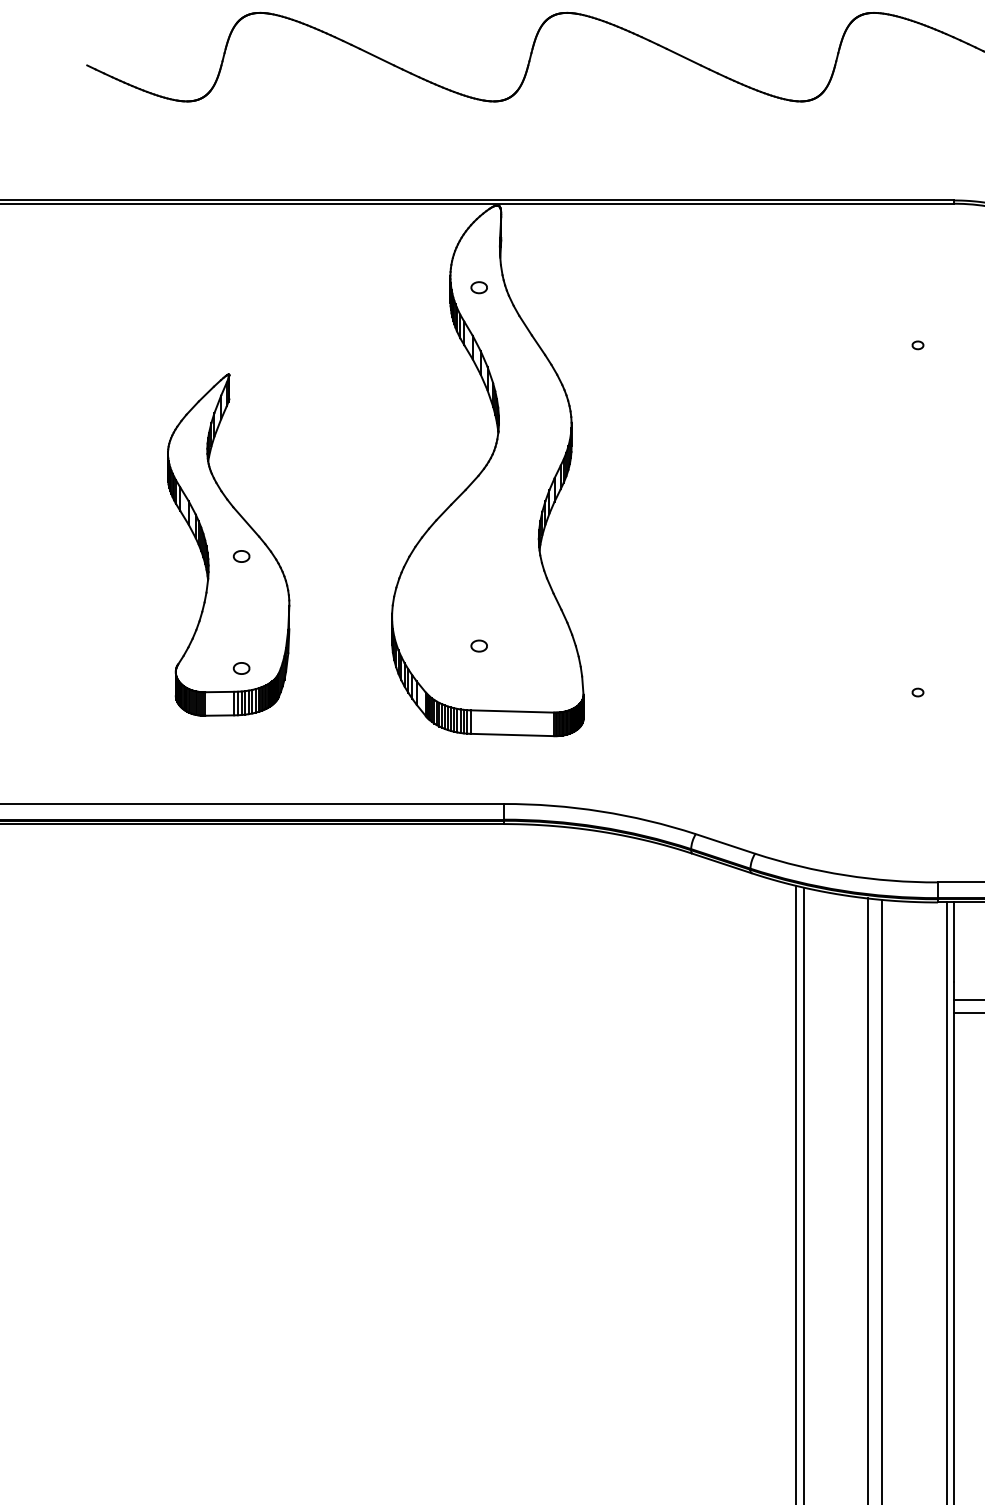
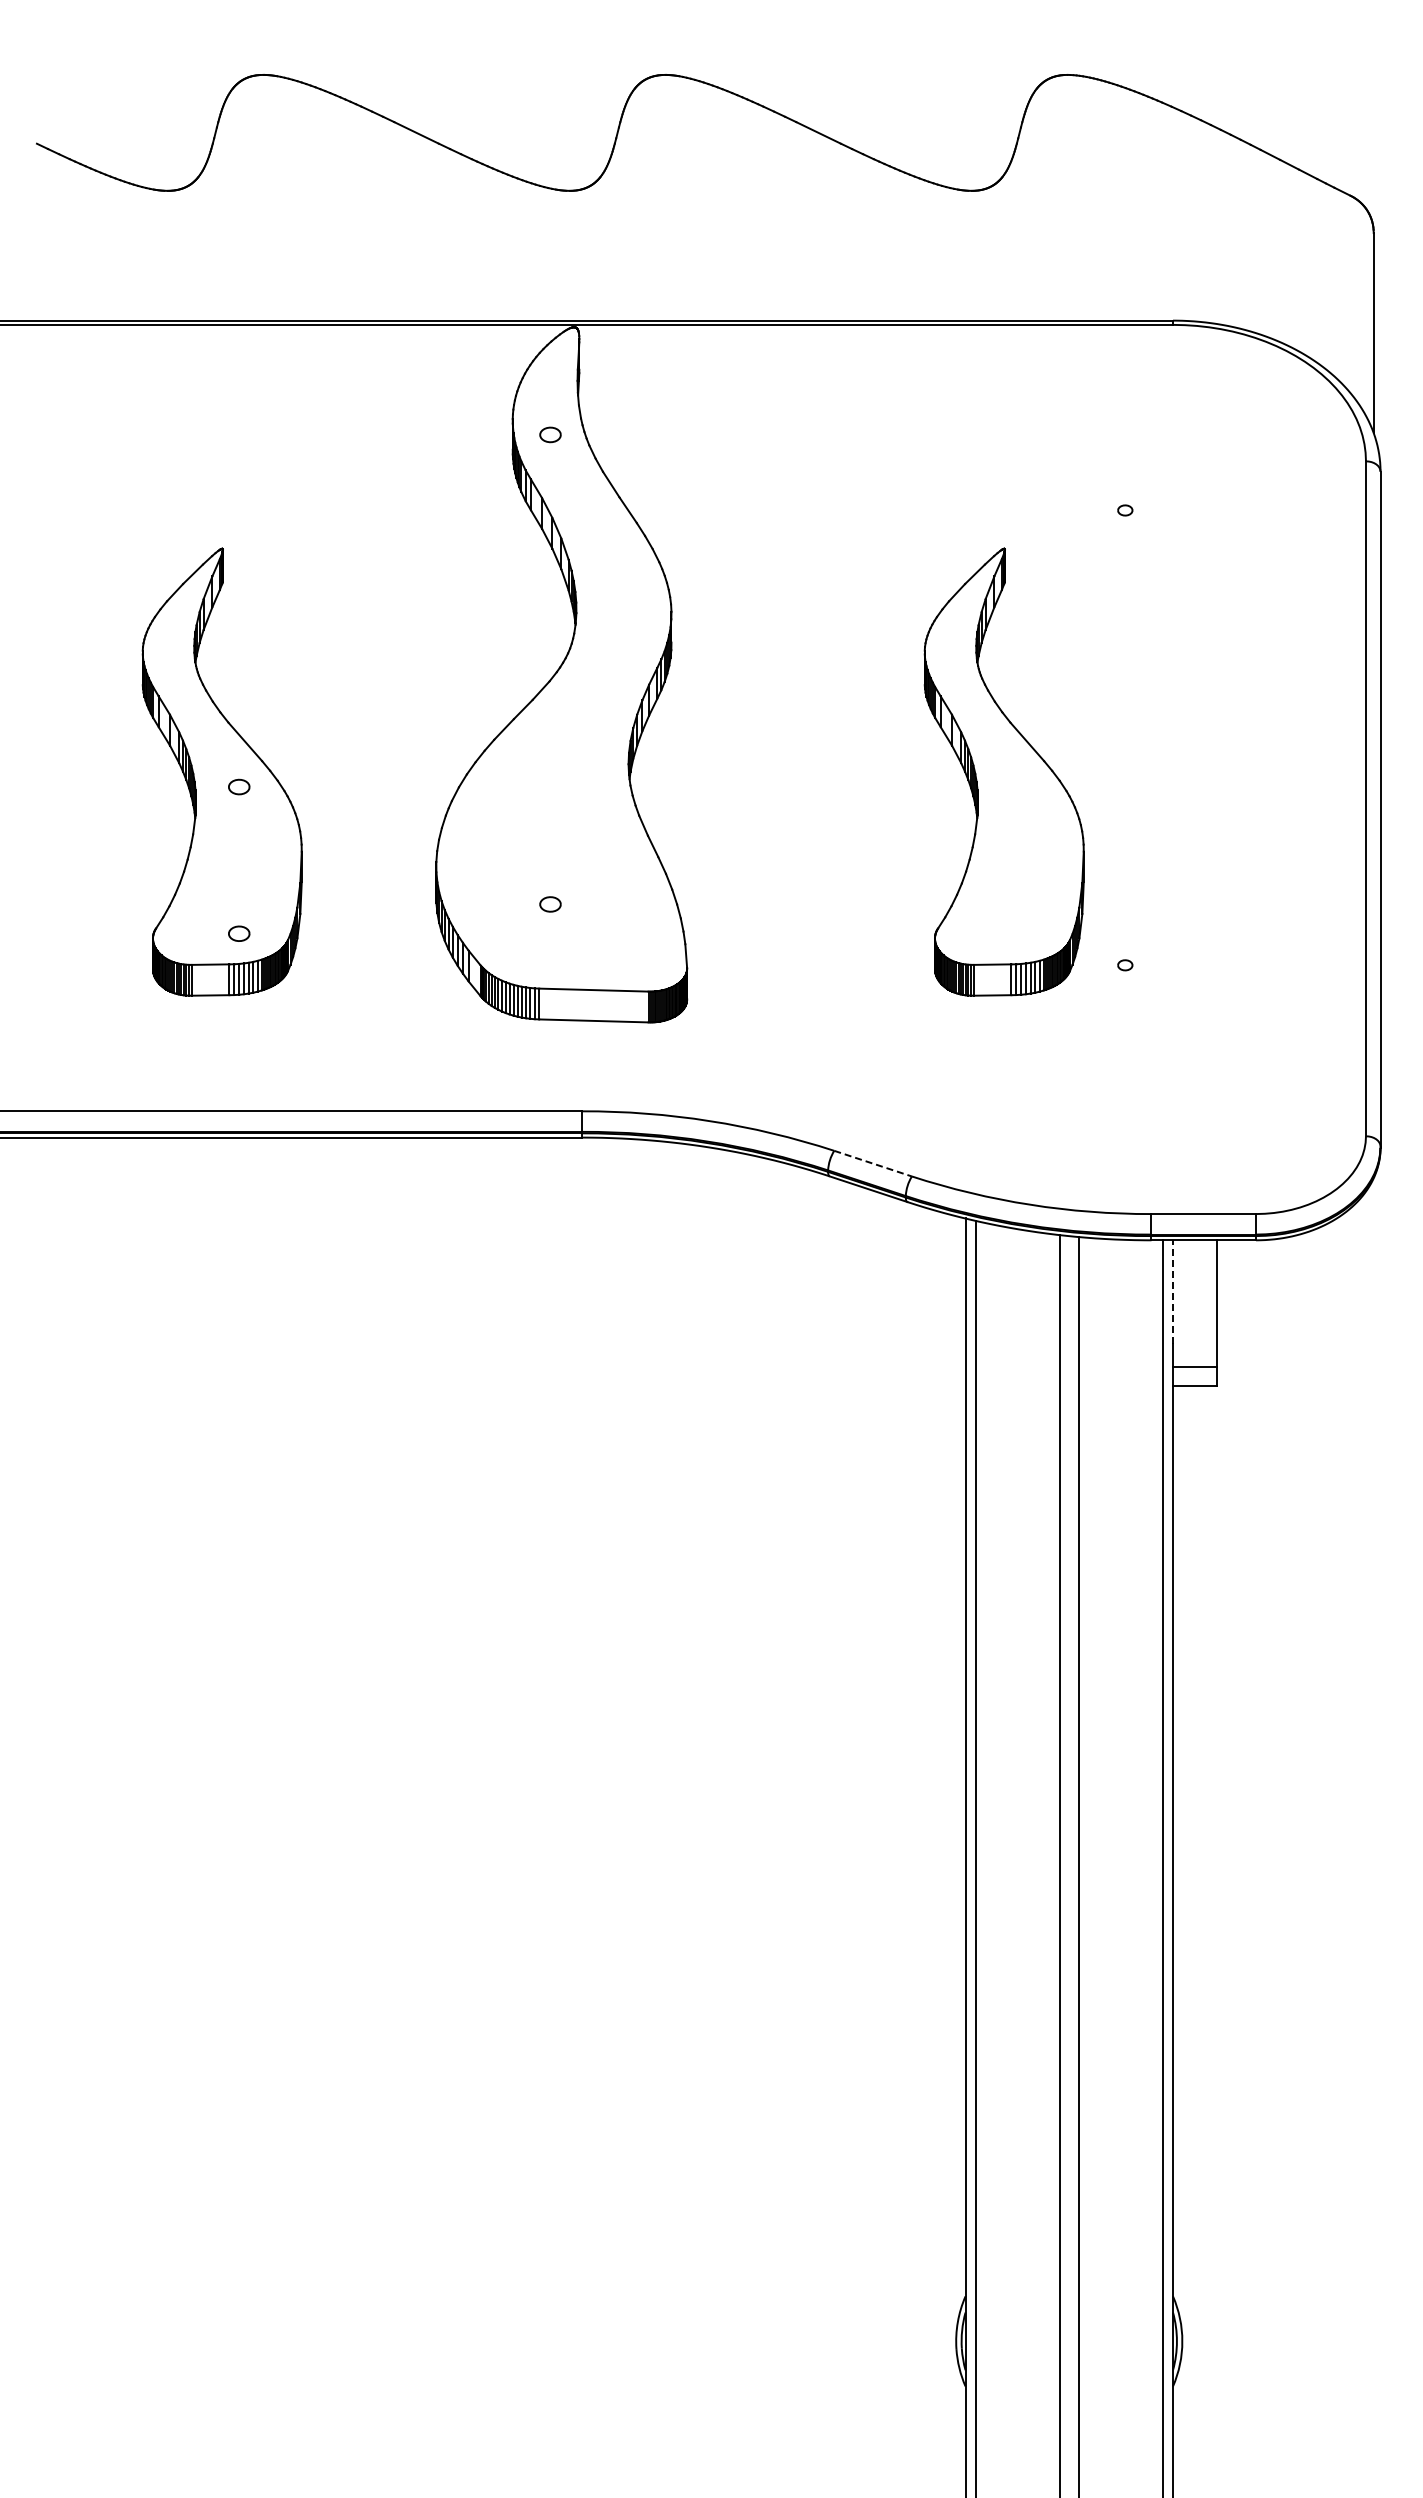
part: (825, 544) -> (1003, 771), added
line: (725, 843) -> (873, 1163), solid -> dashed
line: (954, 942) -> (1173, 1292), solid -> dashed

